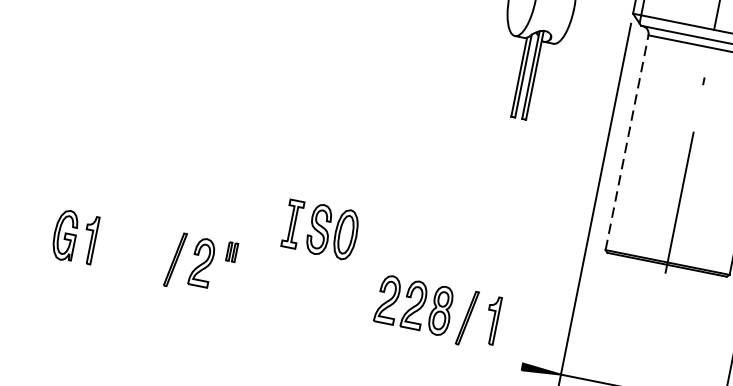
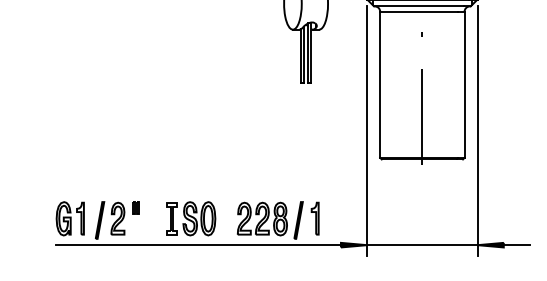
line: (627, 142) -> (380, 84), dashed -> solid
part: (321, 229) -> (191, 218), moved
part: (73, 236) -> (69, 218), moved
line: (311, 325) -> (197, 245), added

